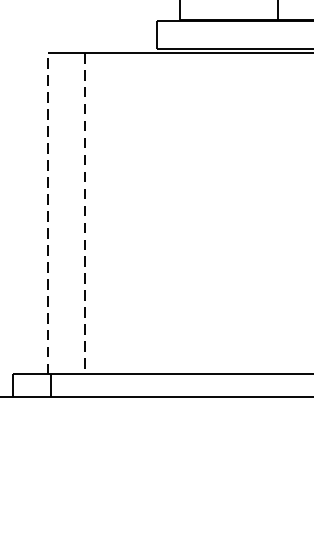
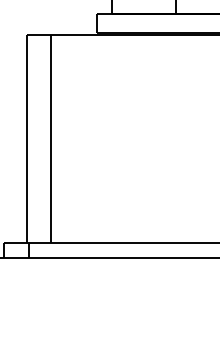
line: (47, 212) -> (26, 138), dashed -> solid
line: (84, 213) -> (50, 139), dashed -> solid

